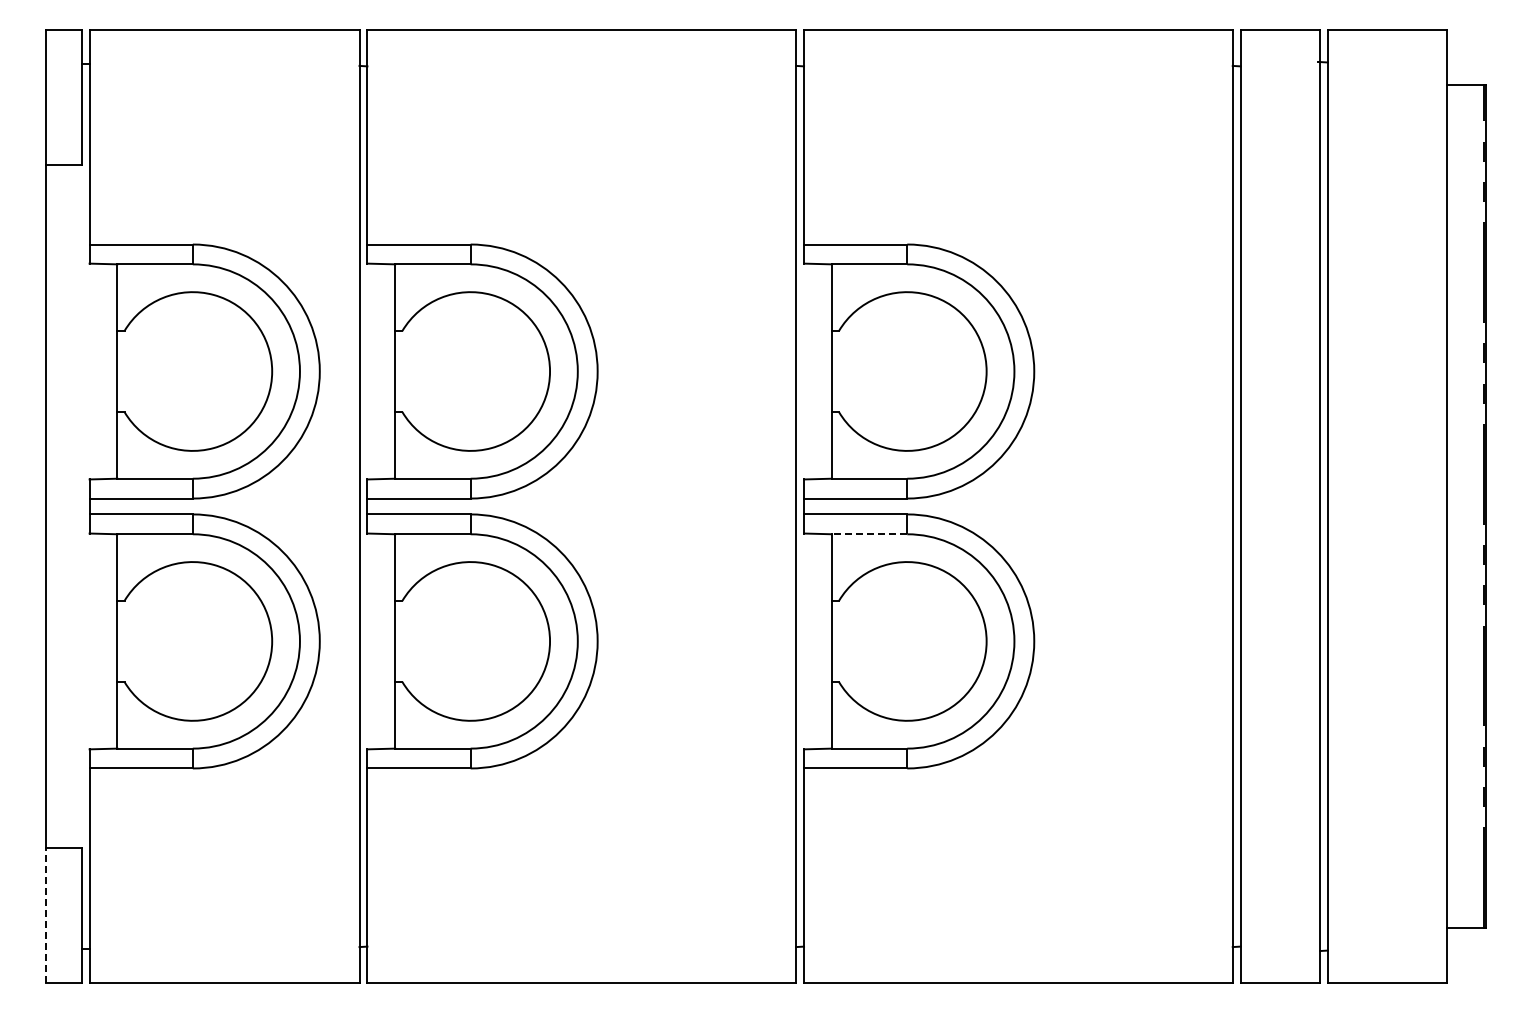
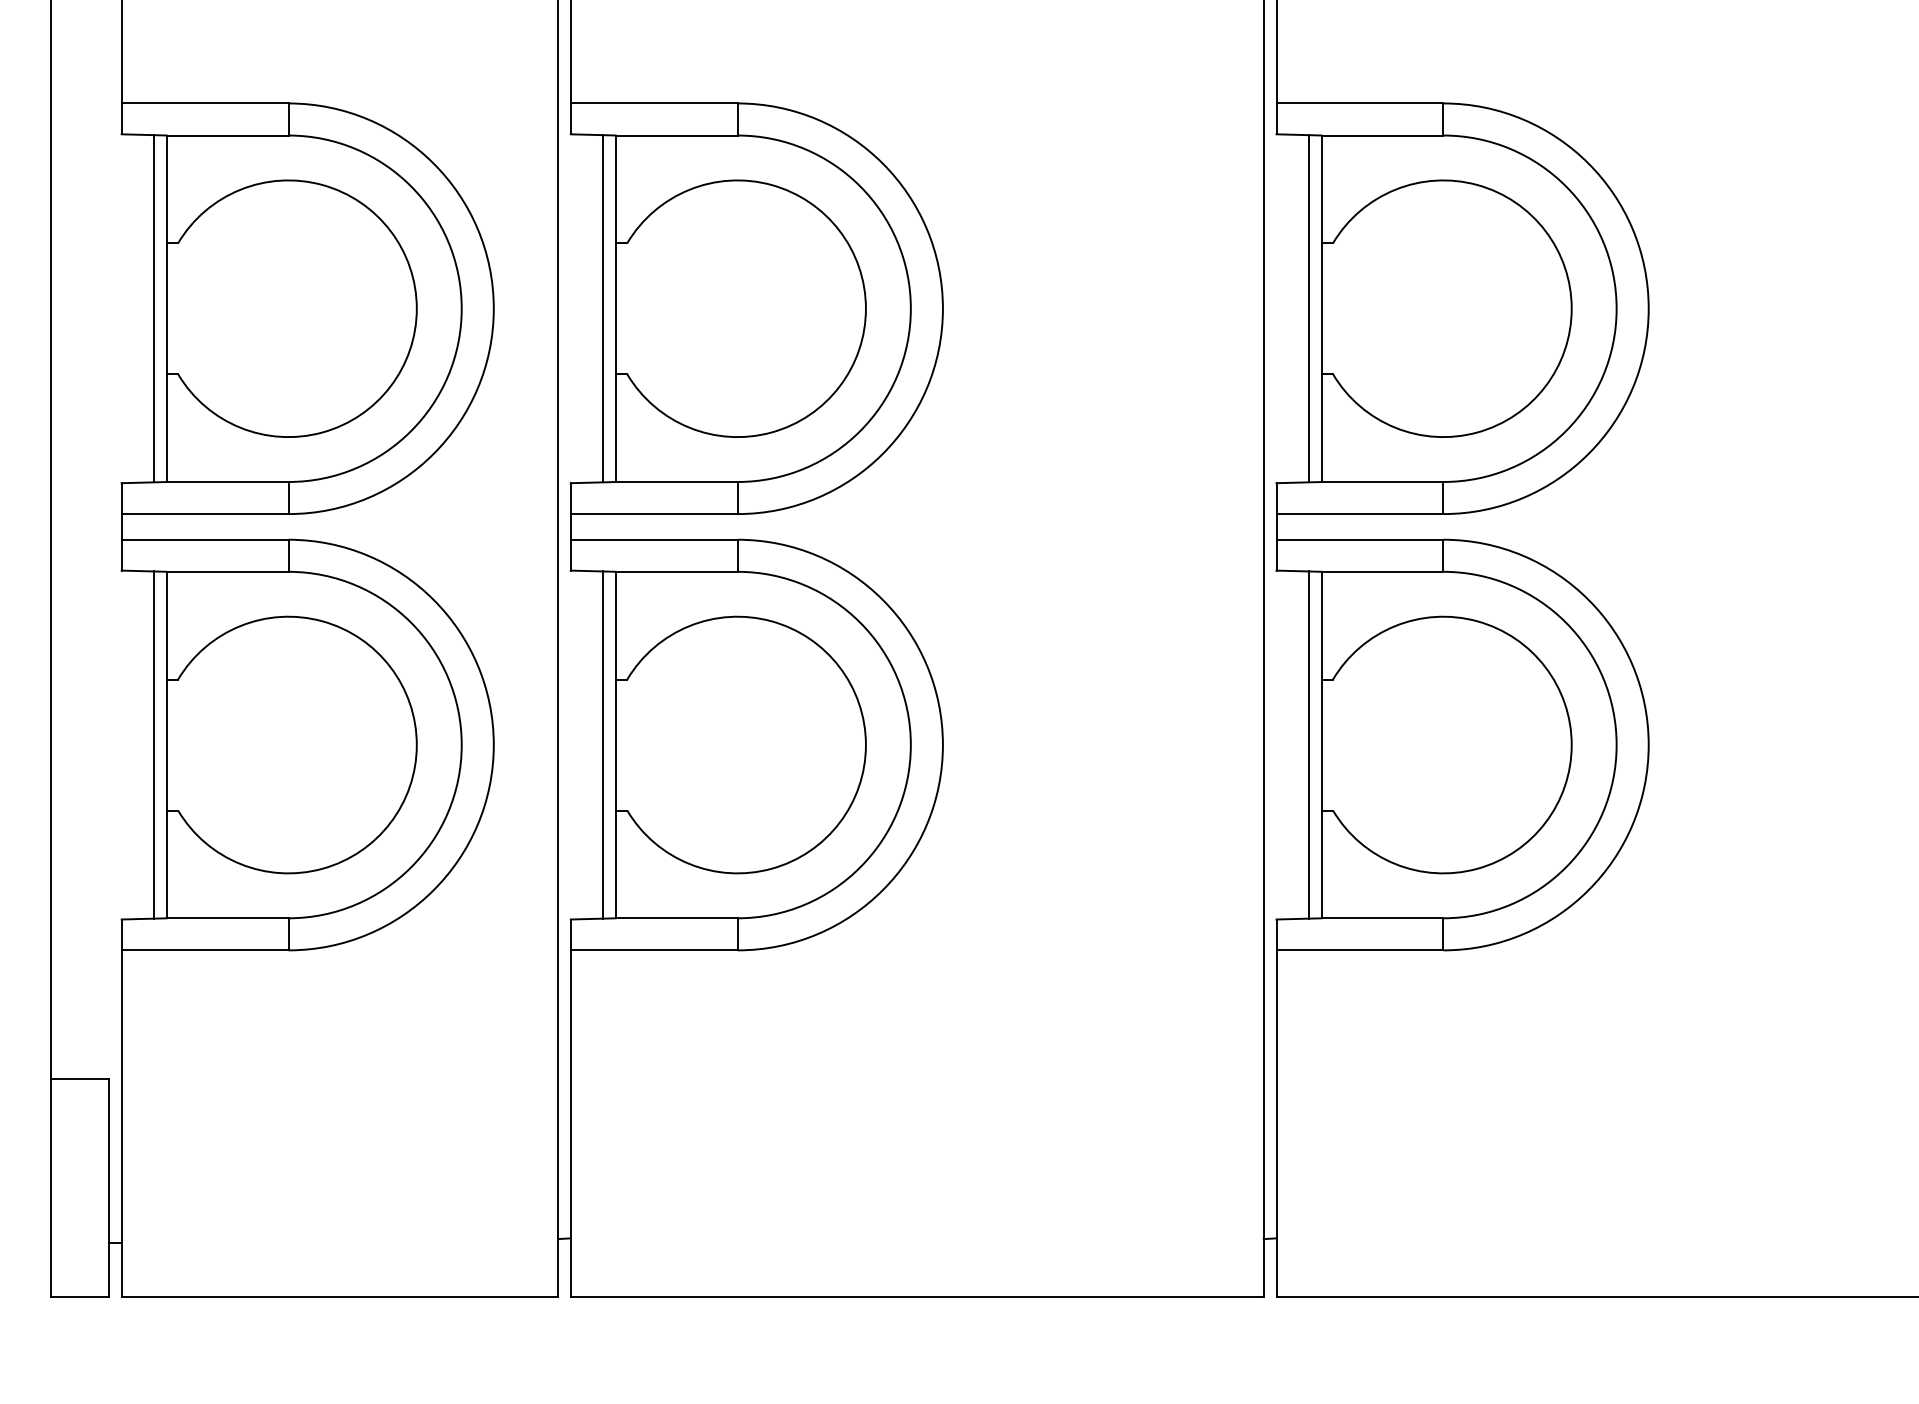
line: (109, 371) -> (153, 308), added
line: (387, 371) -> (603, 308), added
line: (823, 371) -> (1308, 308), added
line: (869, 534) -> (1382, 572), dashed -> solid
line: (109, 641) -> (153, 745), added
line: (387, 641) -> (603, 745), added
line: (823, 641) -> (1308, 745), added
line: (45, 914) -> (50, 1186), dashed -> solid

